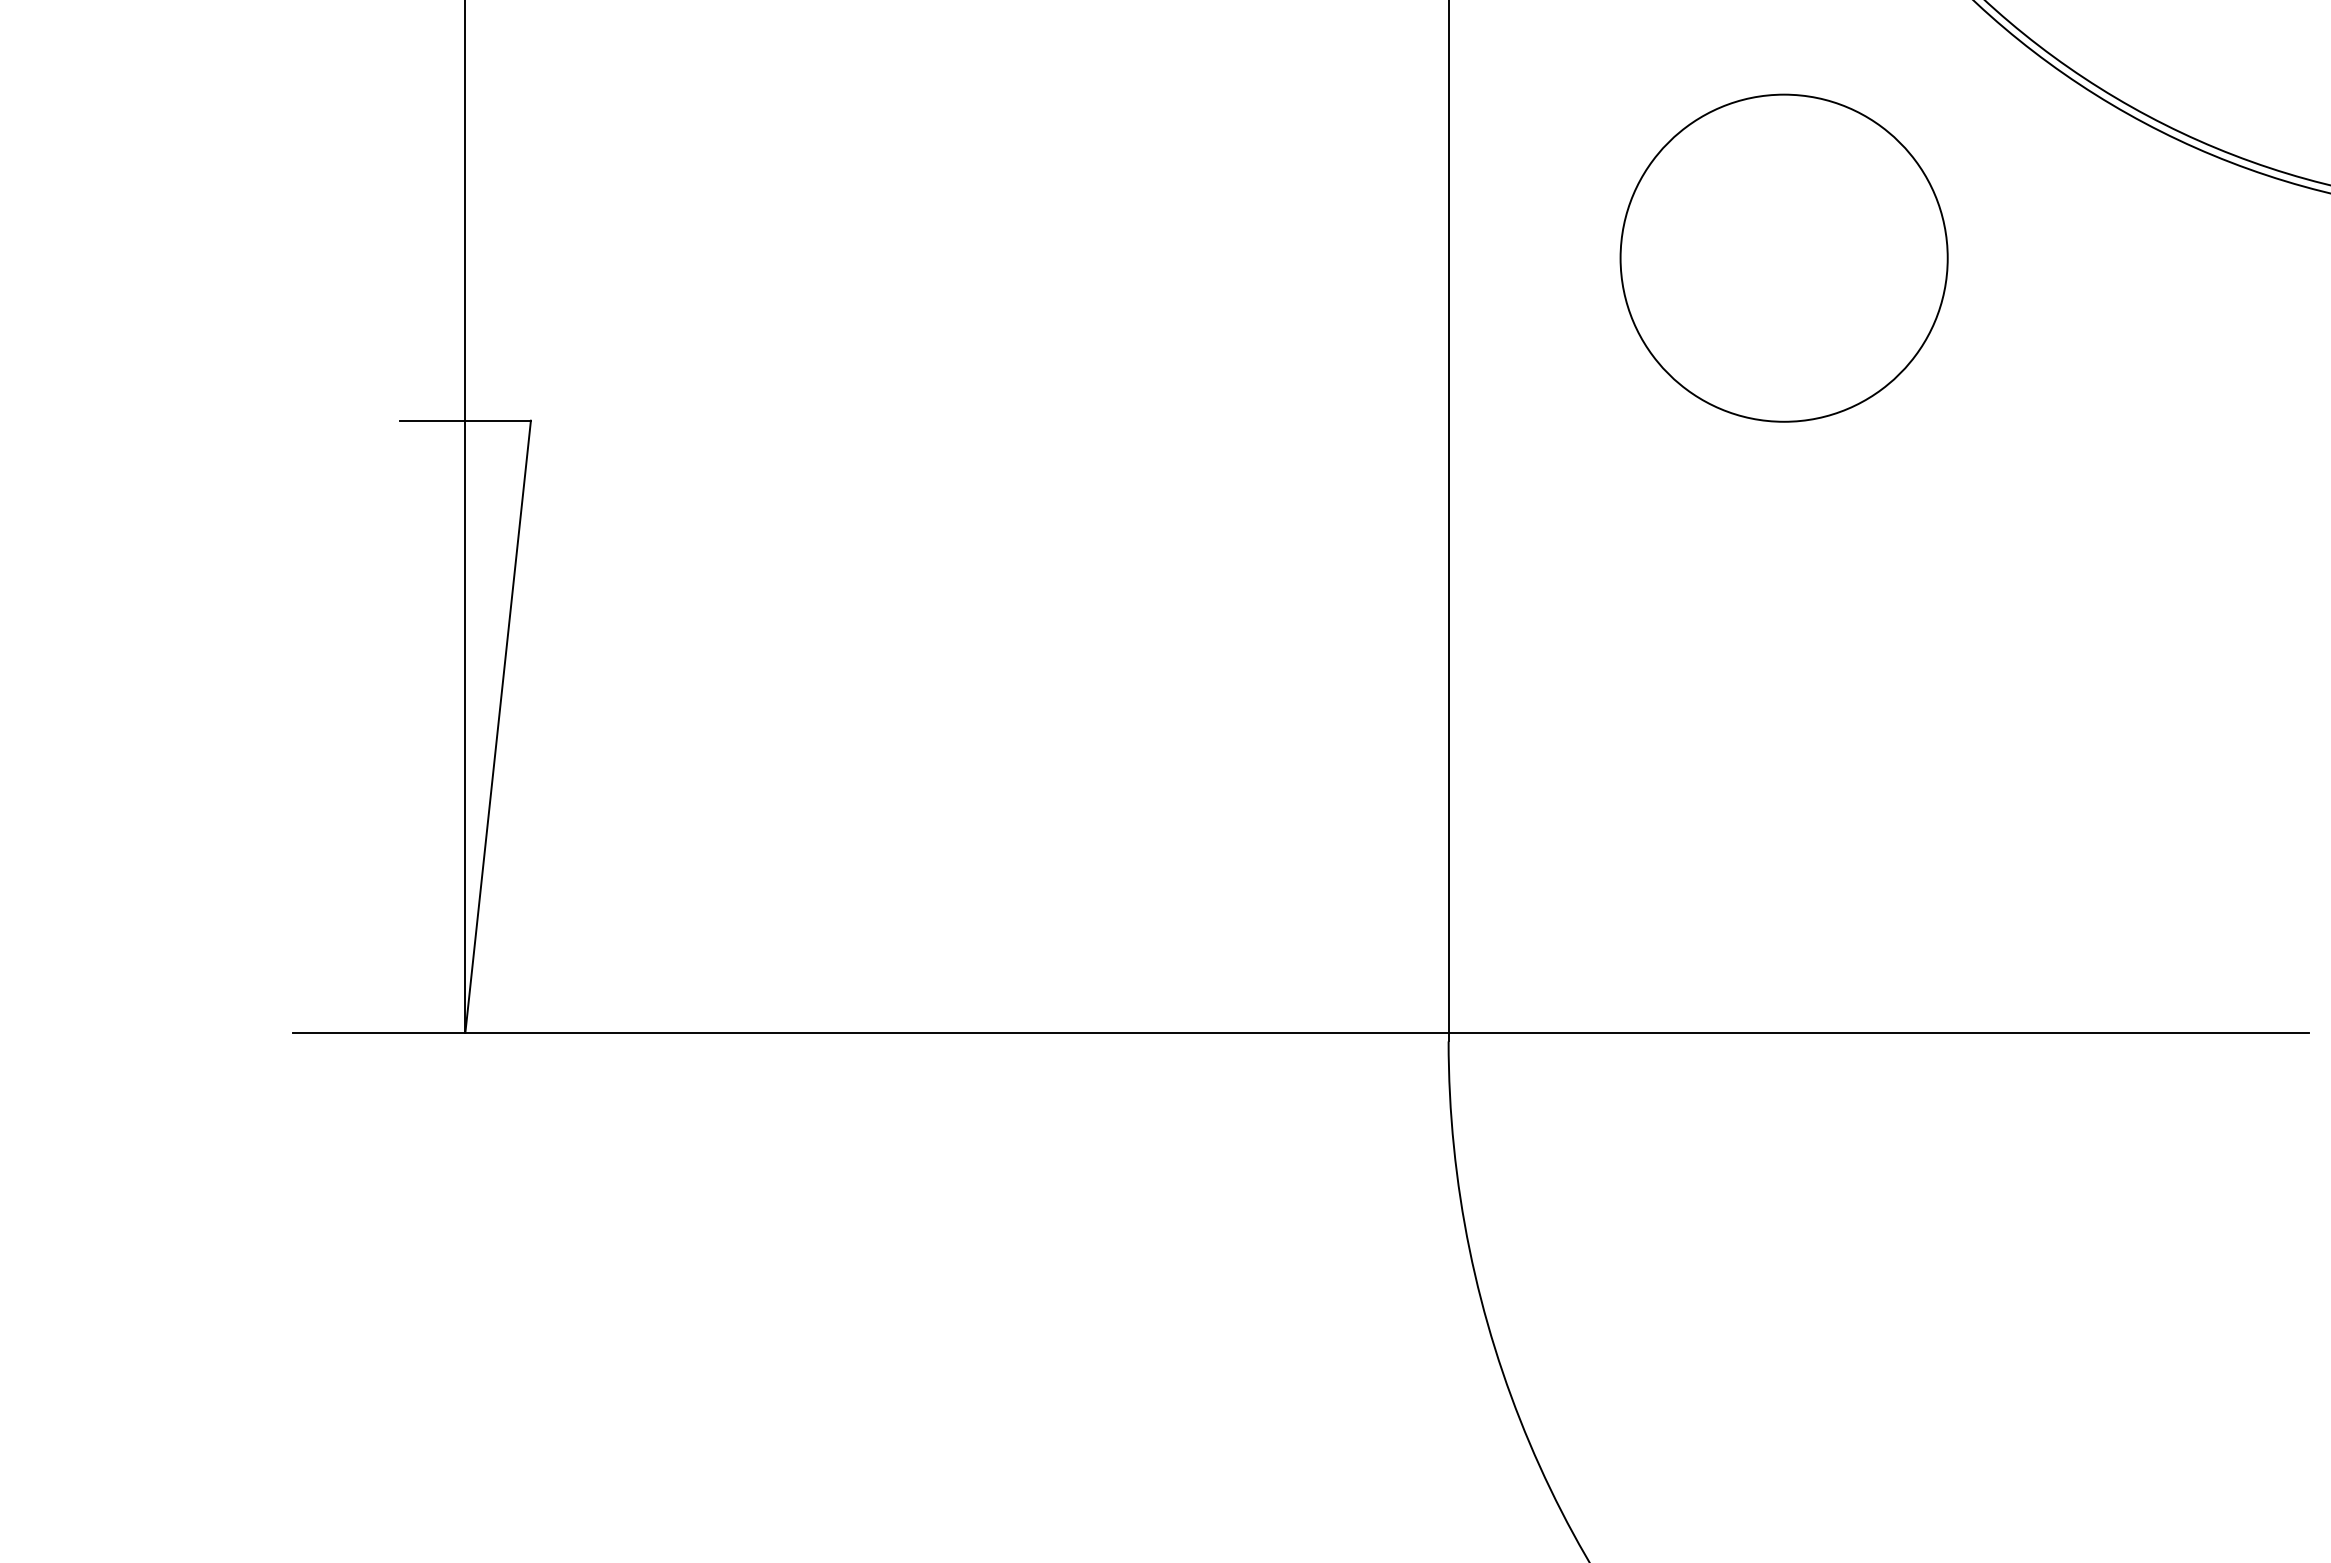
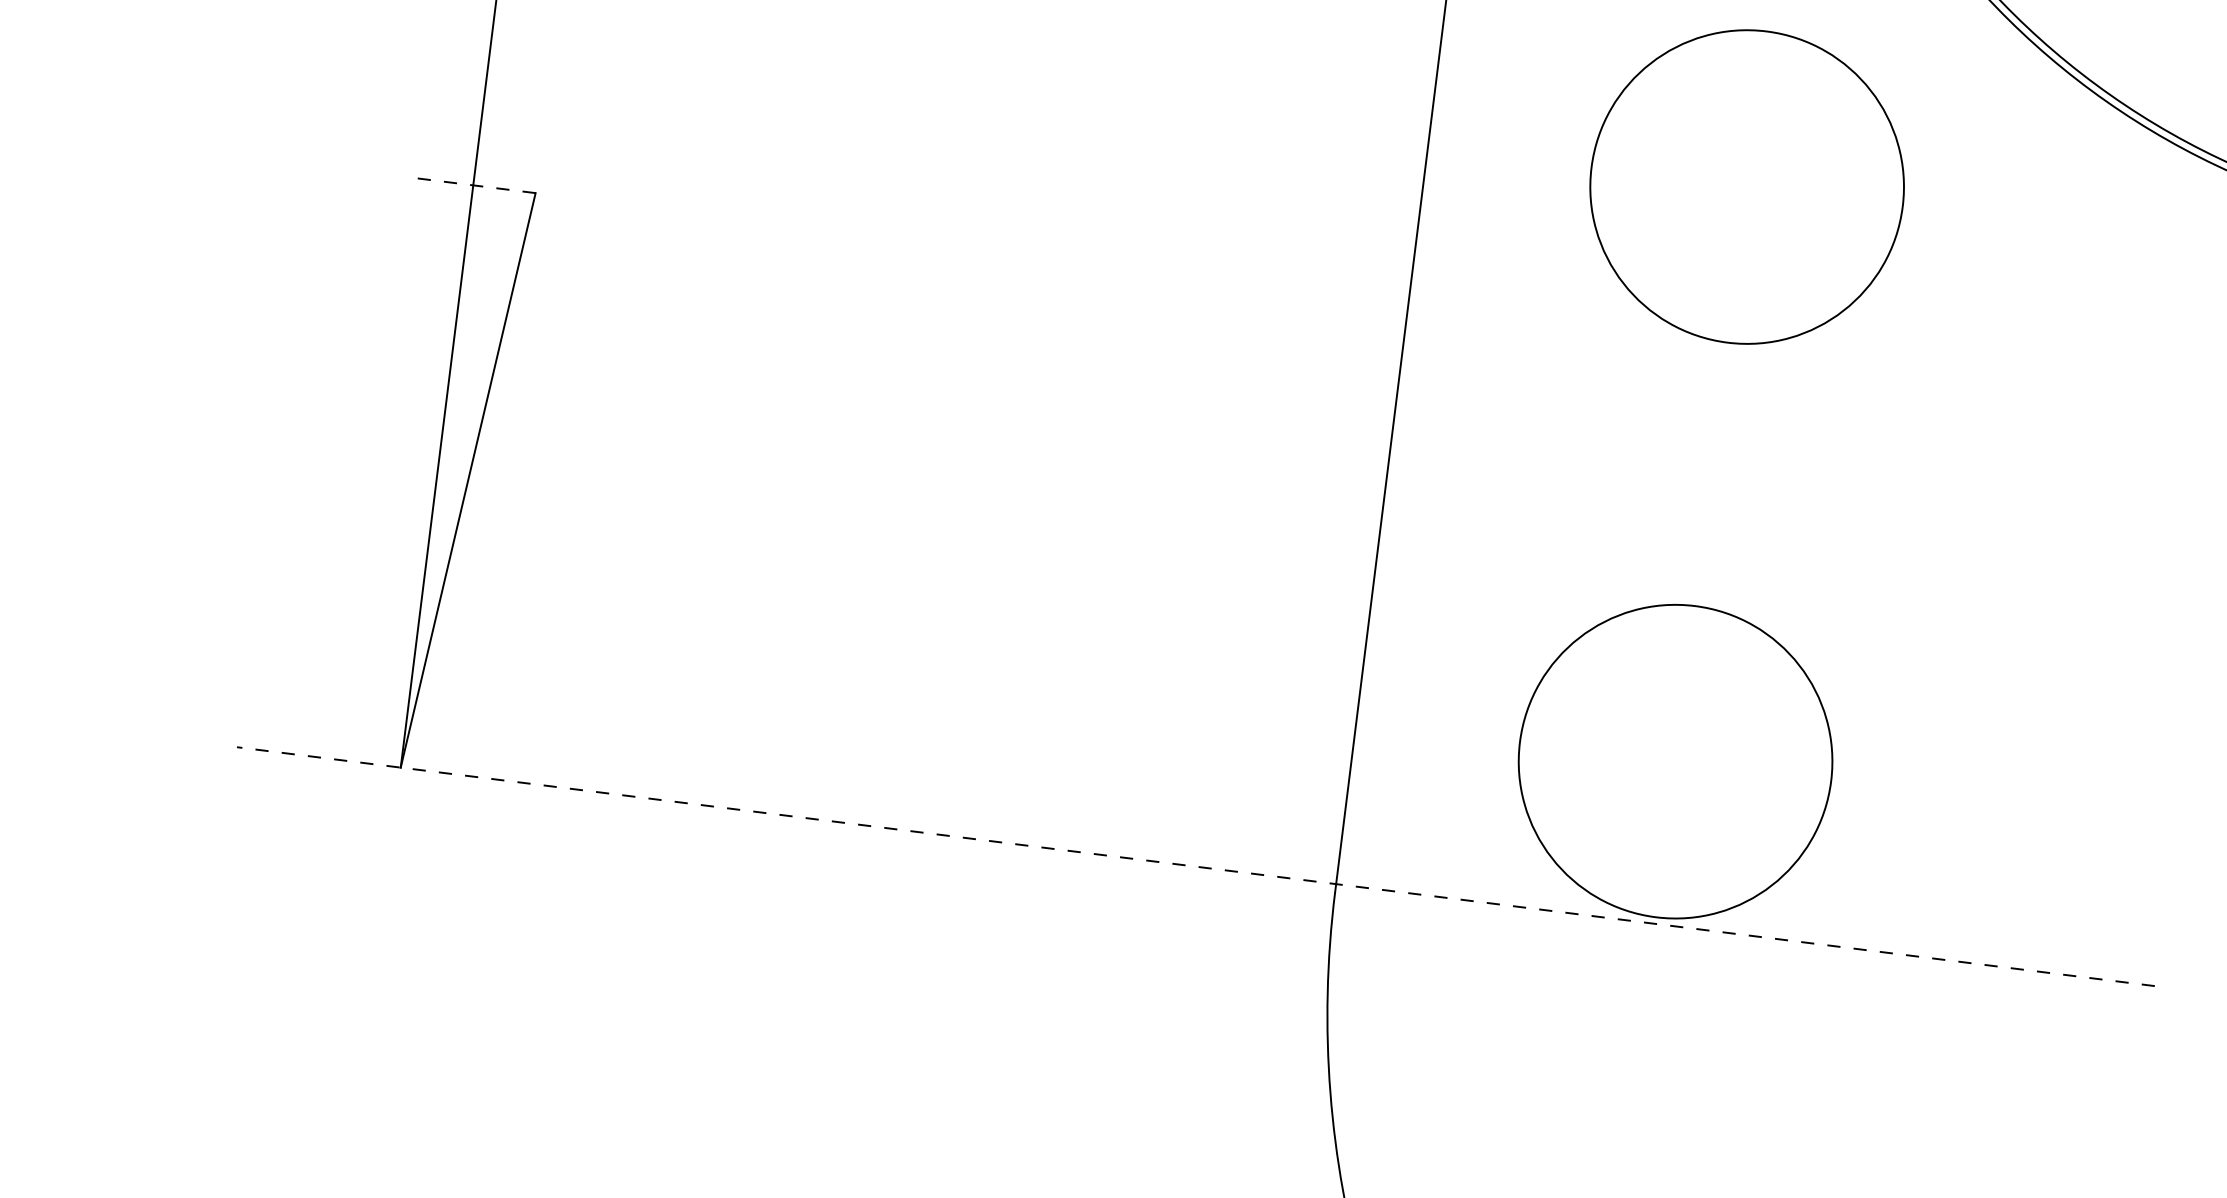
line: (465, 420) -> (473, 185), solid -> dashed
circle: (1783, 861) -> (1675, 760), added
line: (1301, 1032) -> (1196, 866), solid -> dashed

